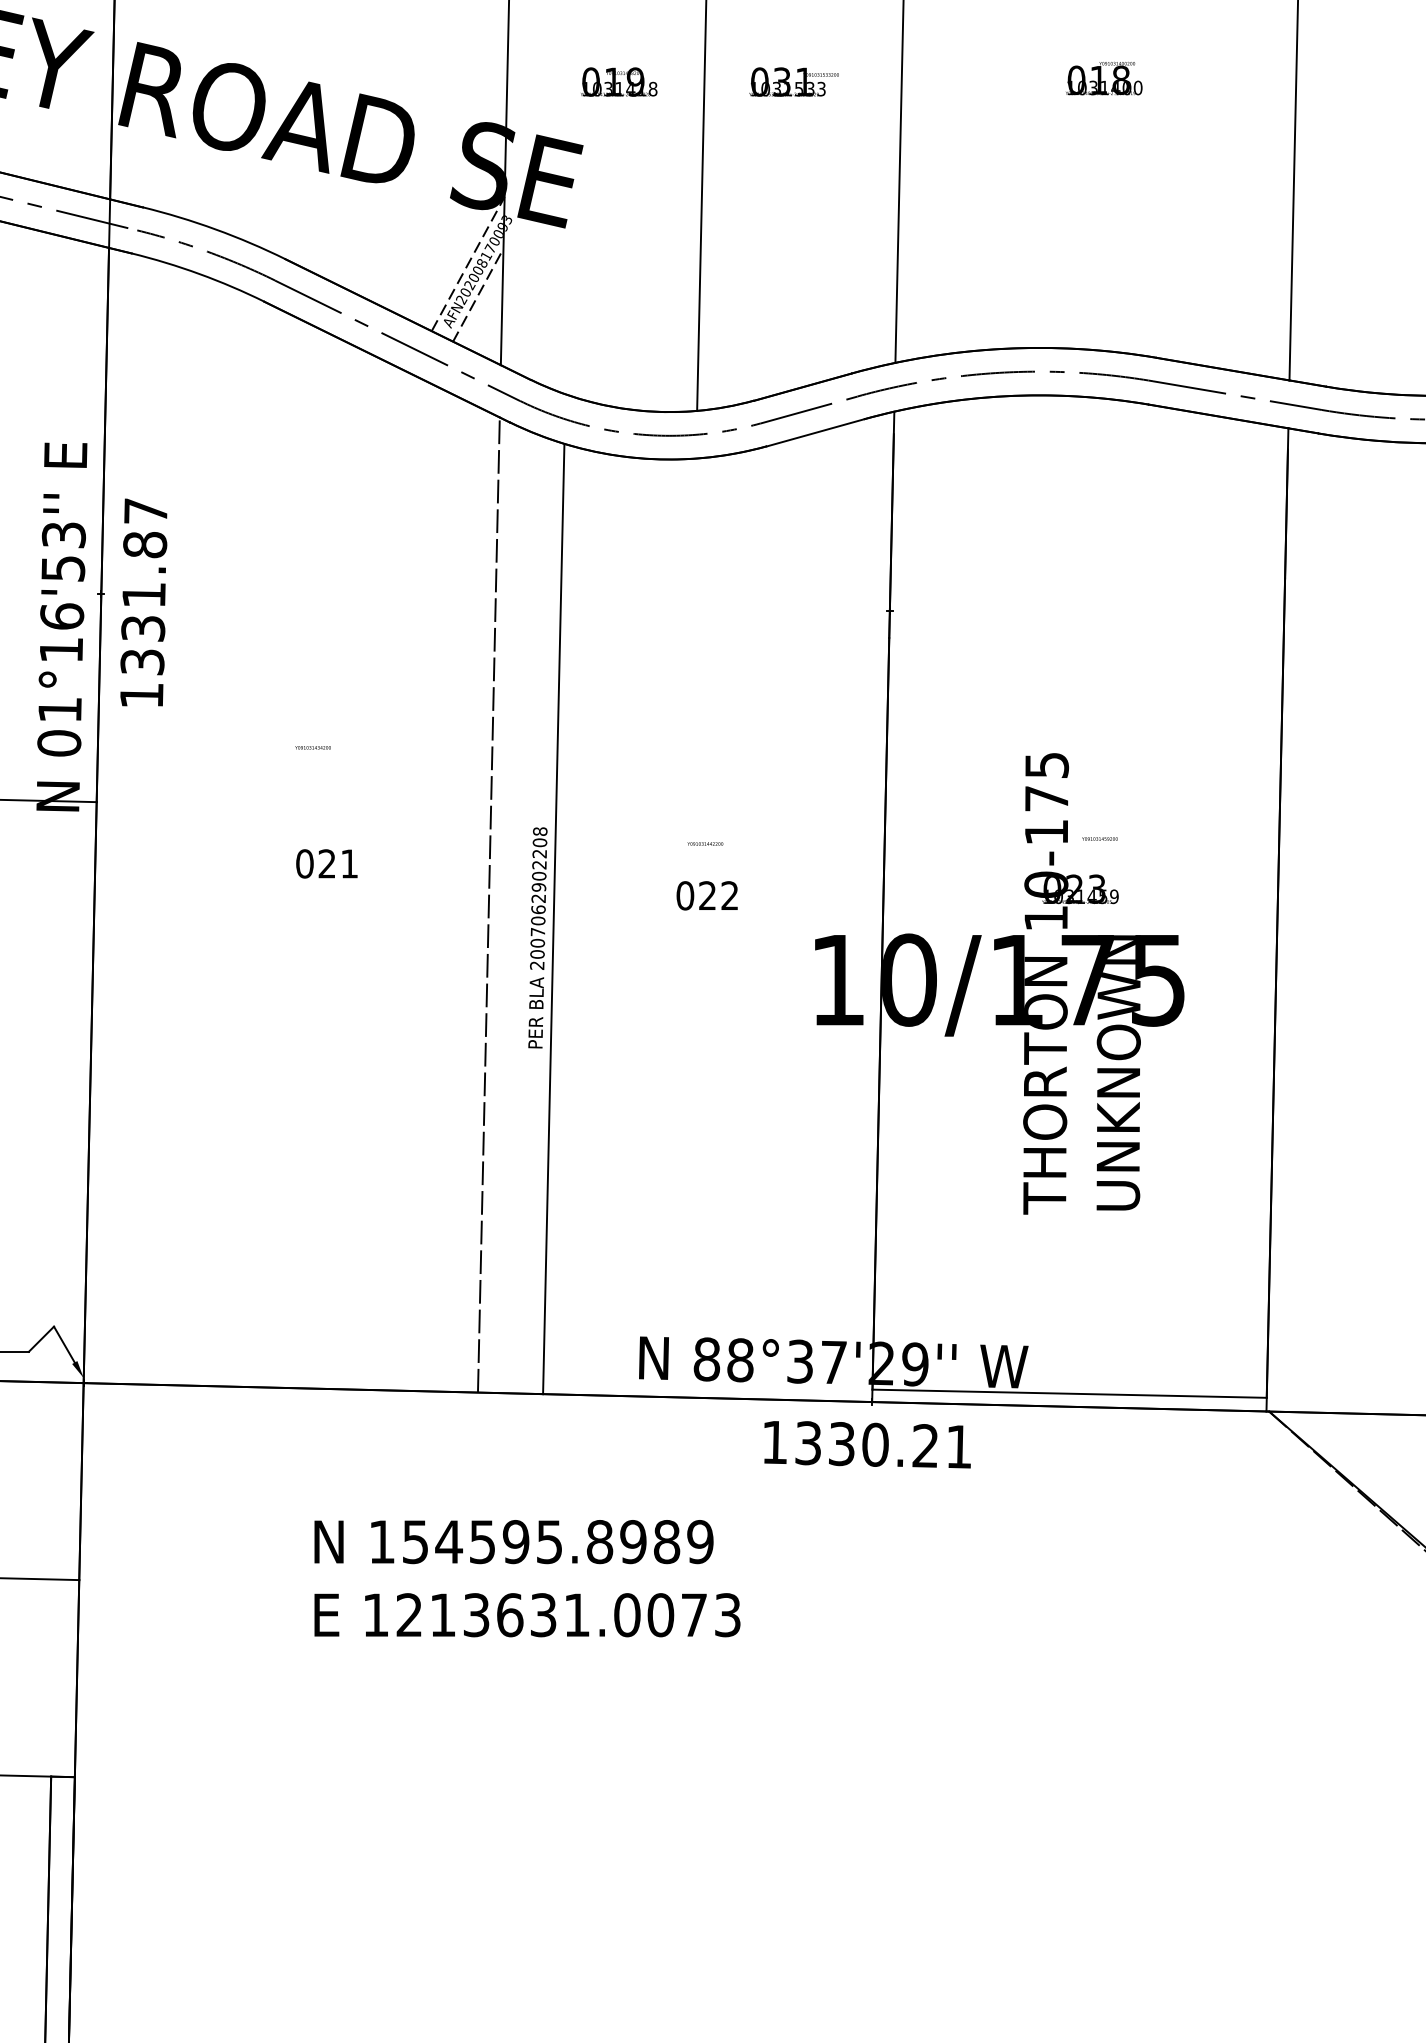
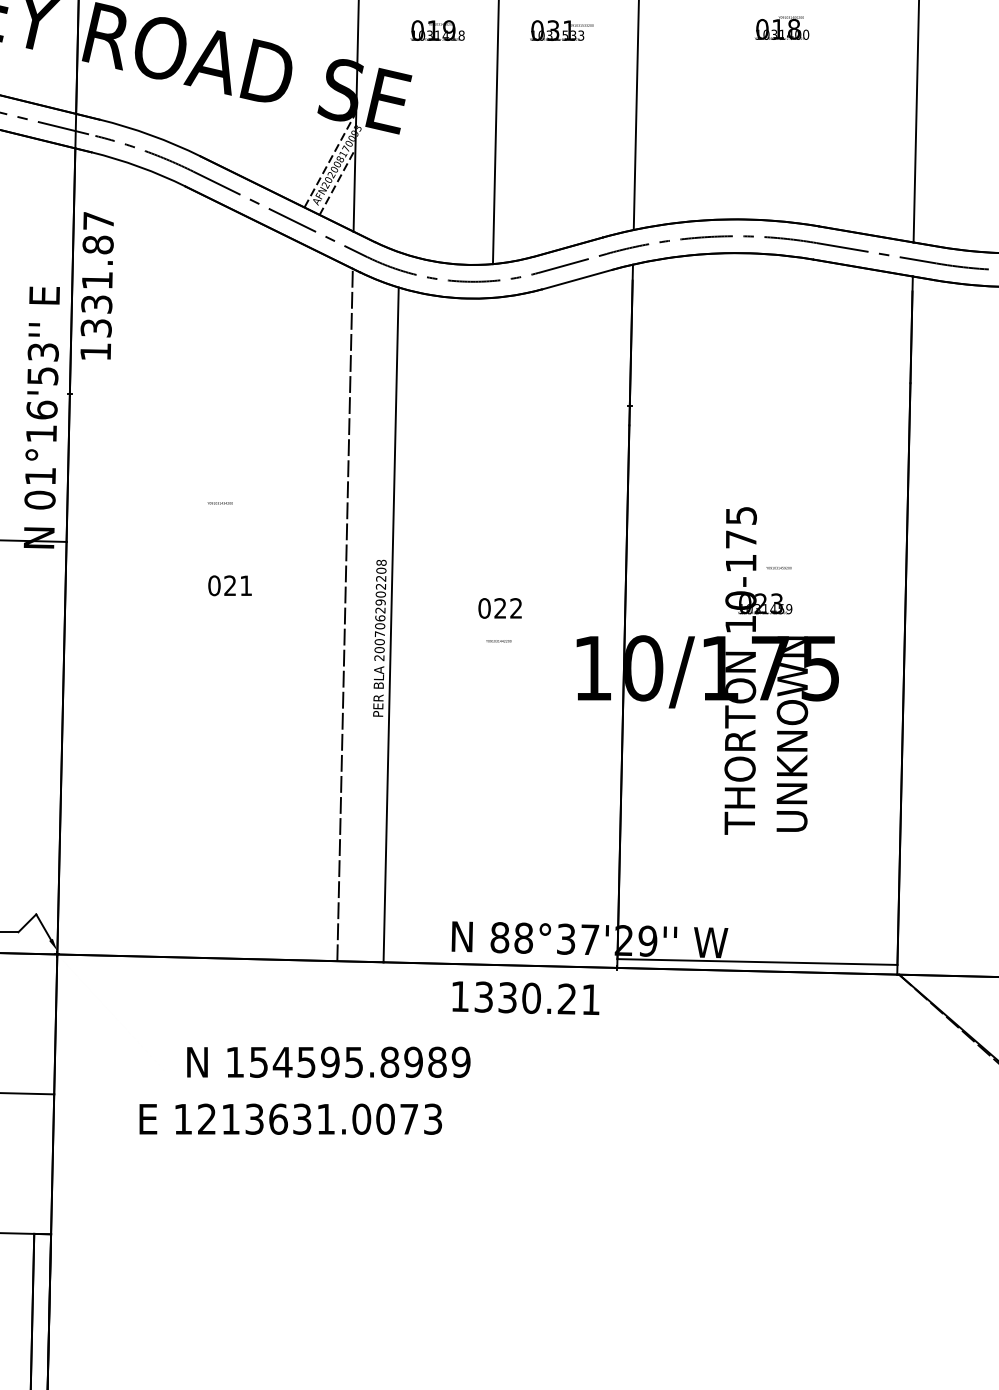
text: (143, 602) -> (96, 285), moved
text: (705, 843) -> (498, 640), moved
text: (867, 1444) -> (525, 998), moved
text: (513, 1542) -> (328, 1062), moved
text: (527, 1615) -> (290, 1119), moved

